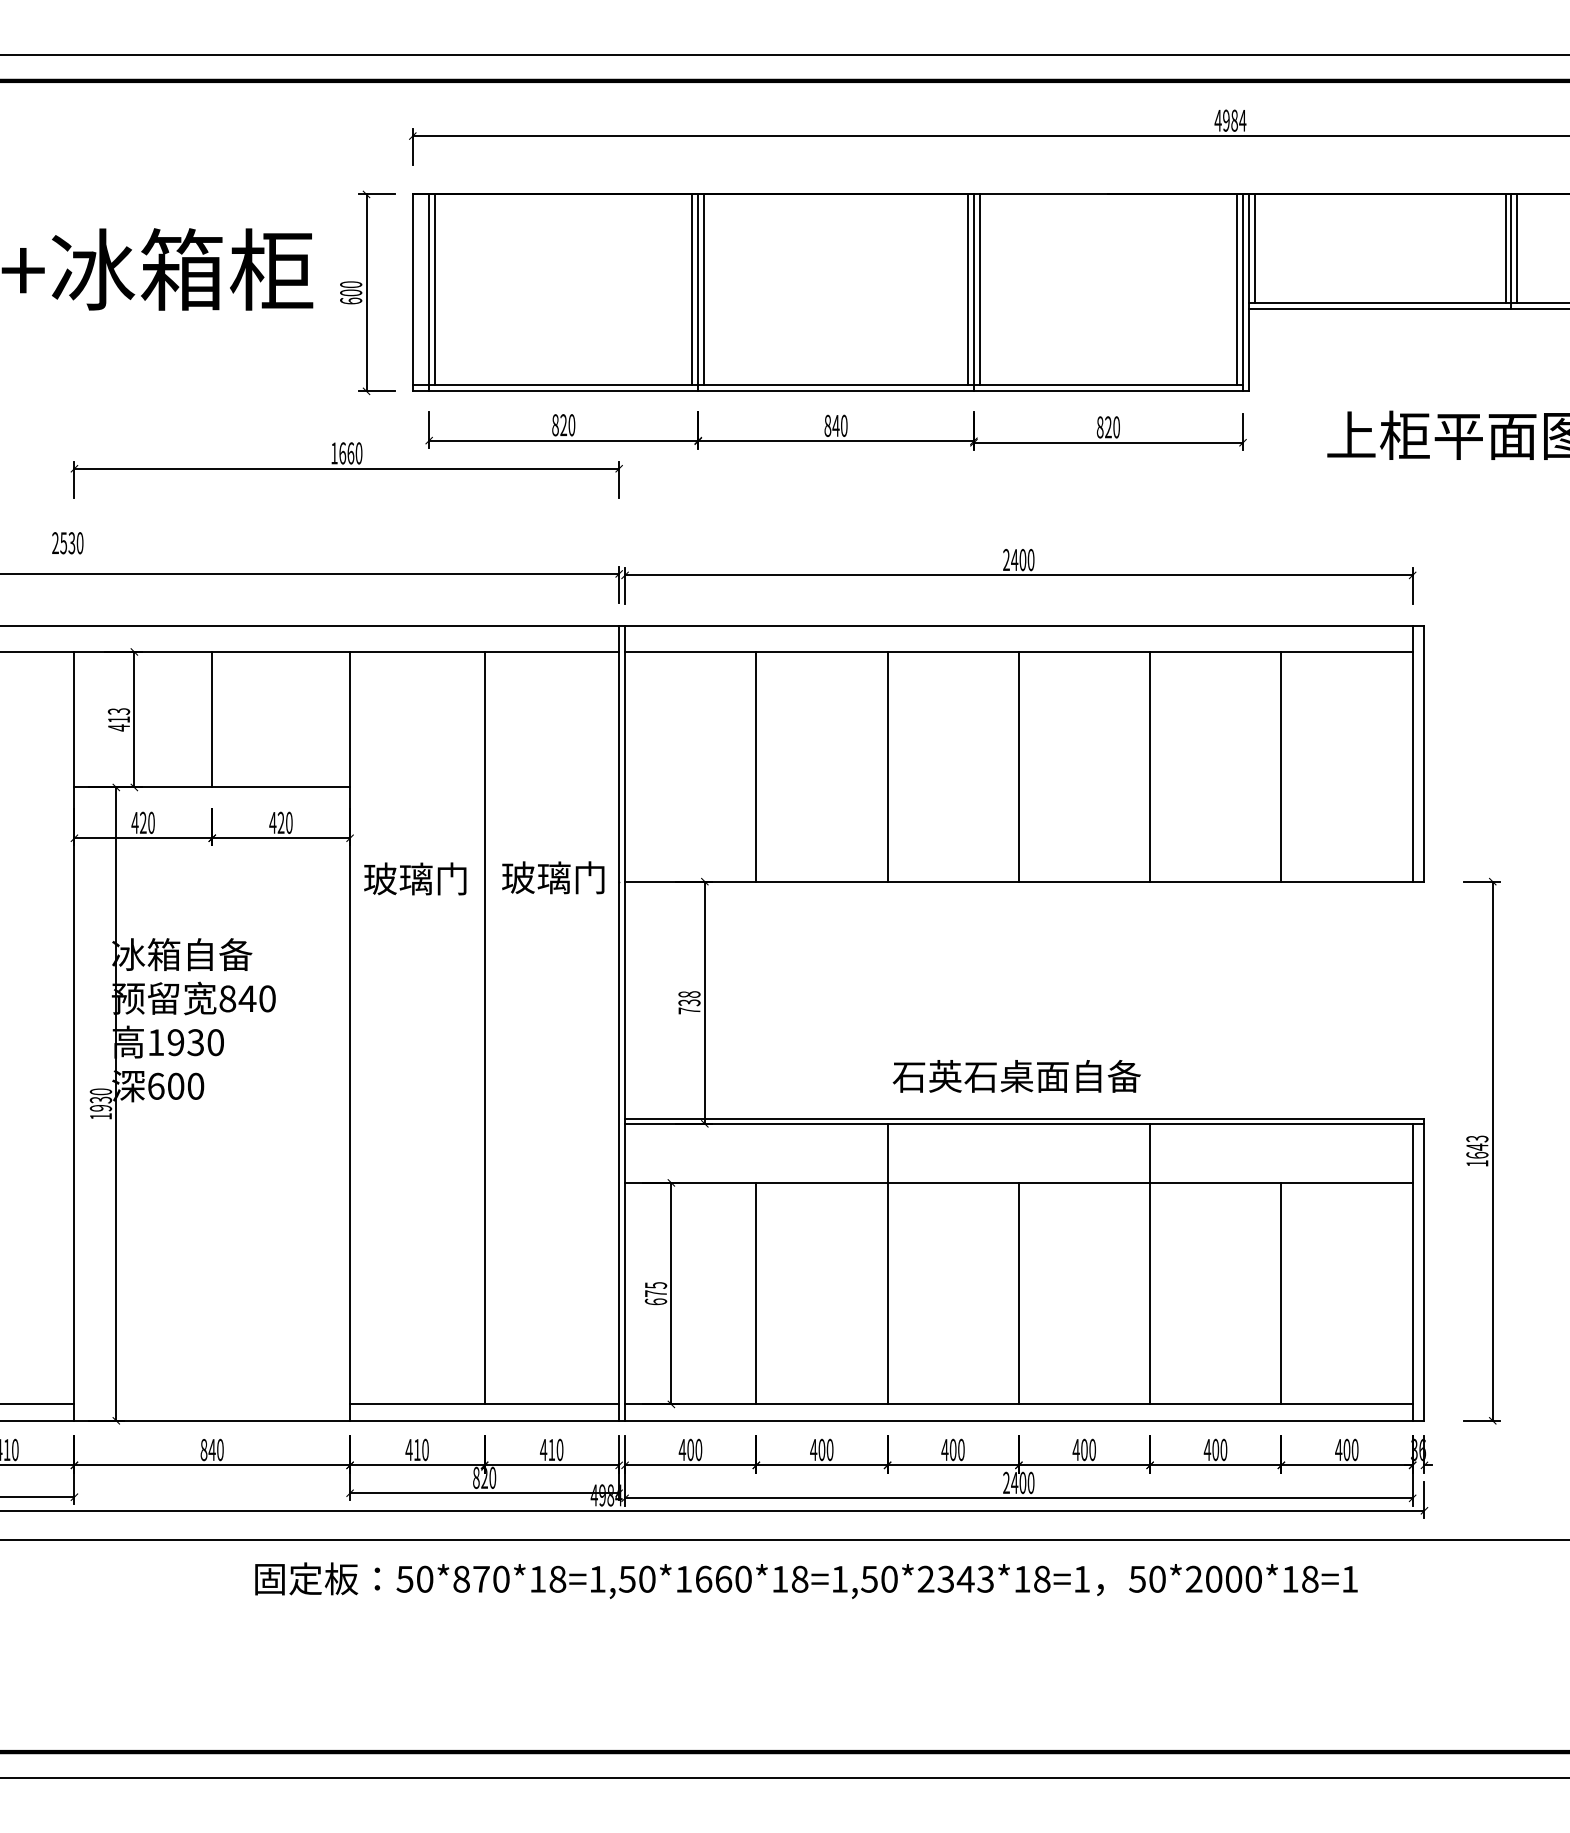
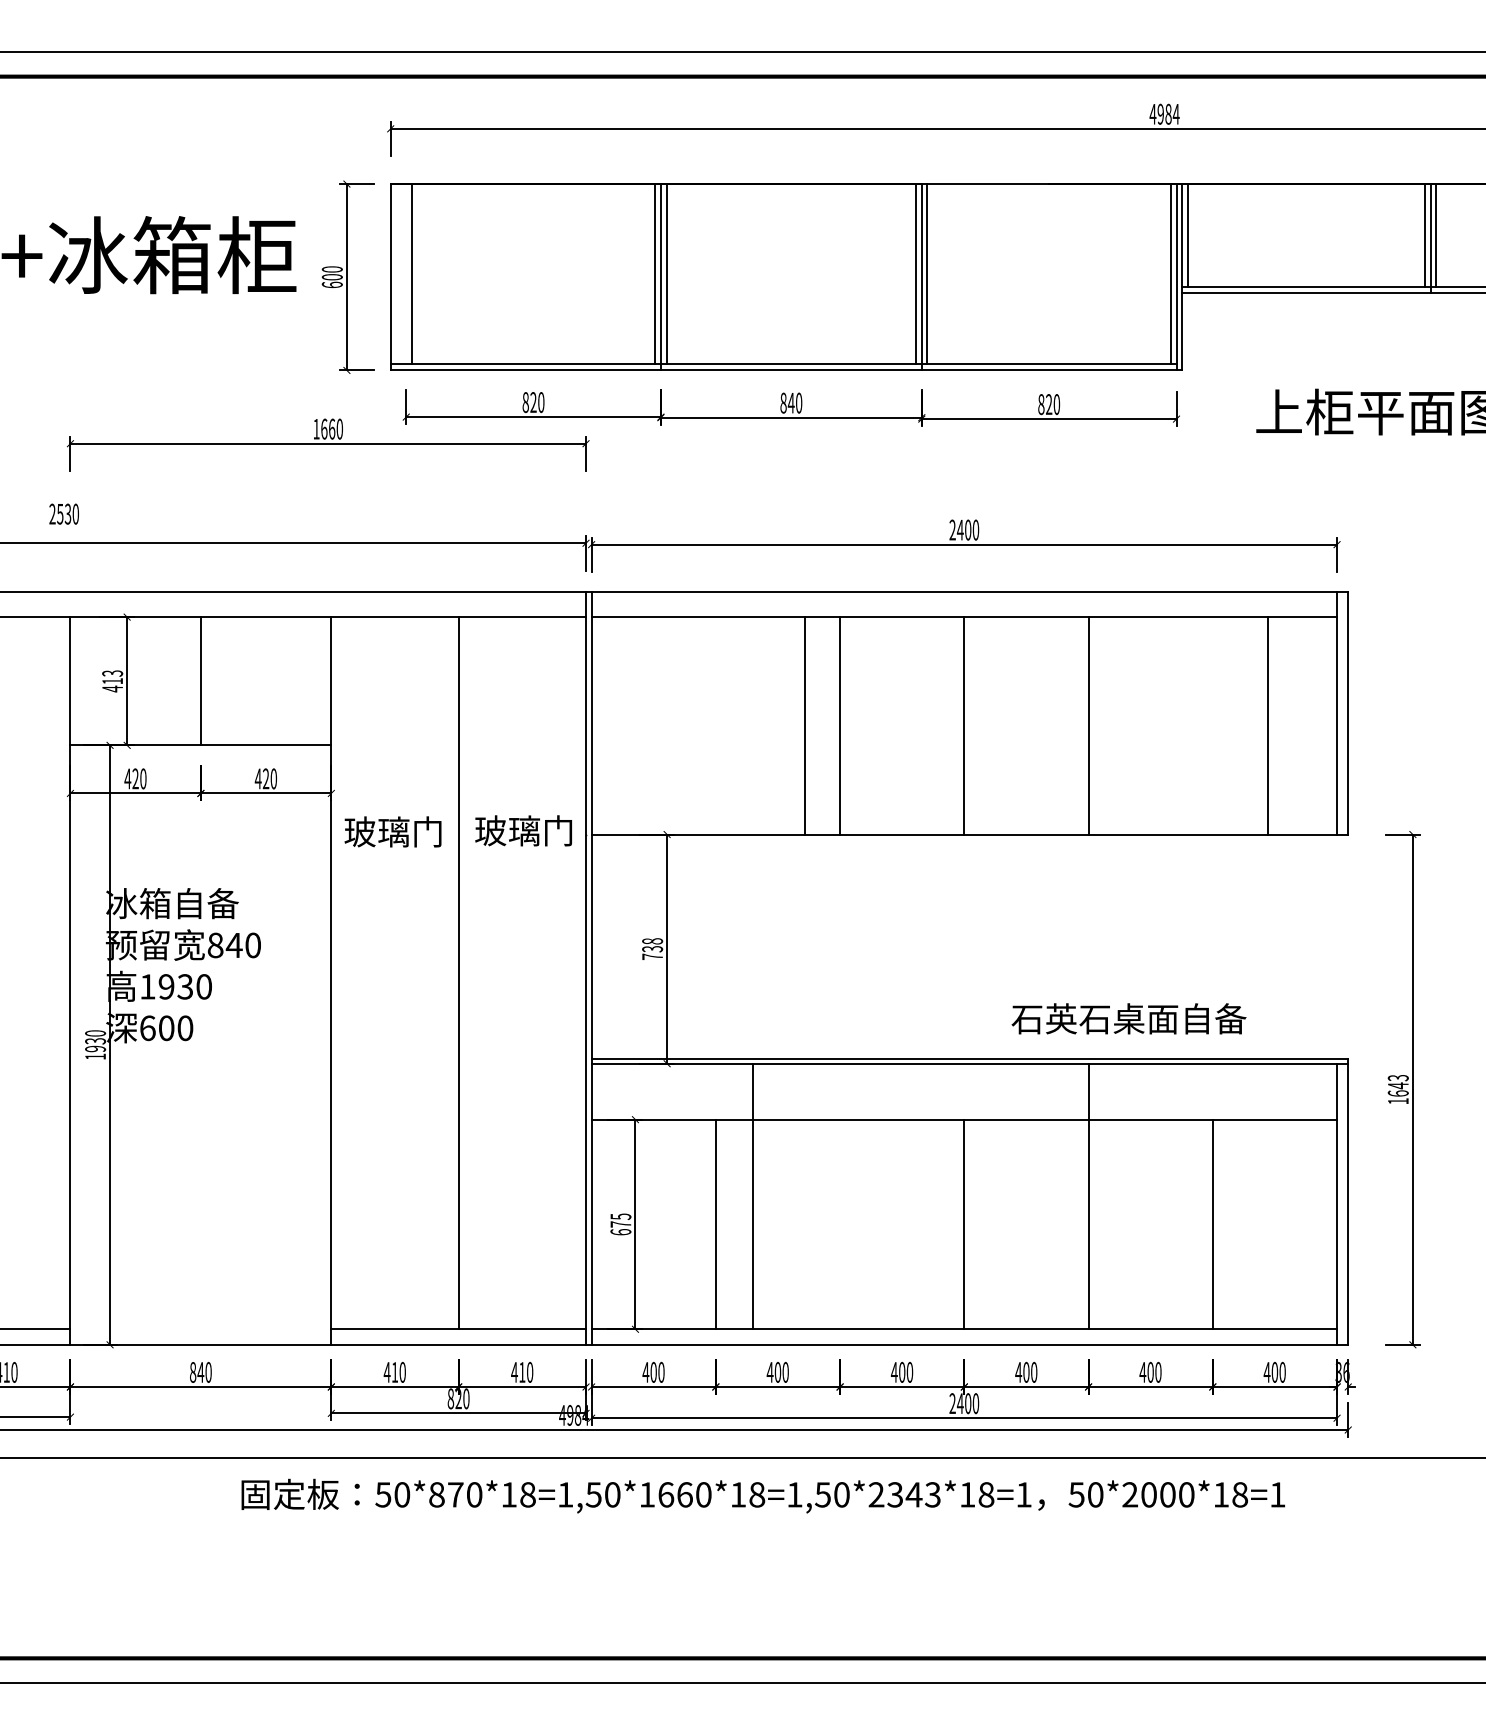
line: (429, 292) -> (406, 276), removed
line: (756, 766) -> (804, 725), moved
line: (1281, 766) -> (1267, 725), moved
text: (1016, 1076) -> (1128, 1018), moved
line: (887, 1263) -> (752, 1195), moved

